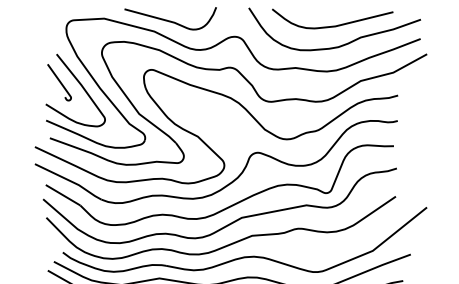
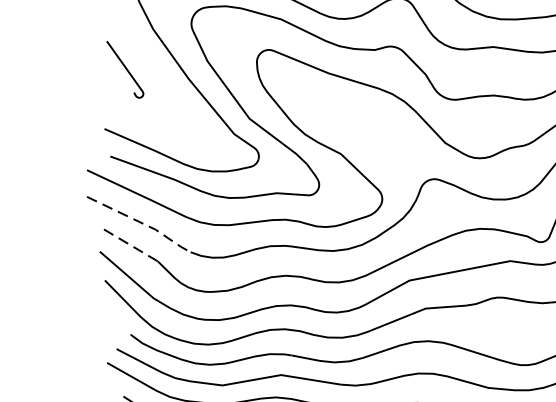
curve: (80, 85) -> (158, 74), removed
line: (70, 181) -> (142, 223), solid -> dashed
line: (63, 195) -> (131, 245), solid -> dashed

